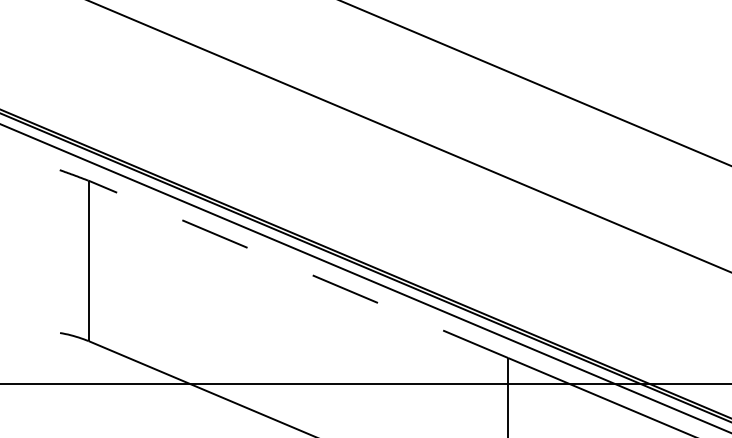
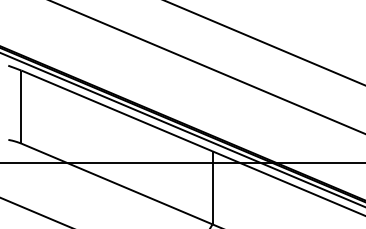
line: (297, 268) -> (116, 110), dashed -> solid

